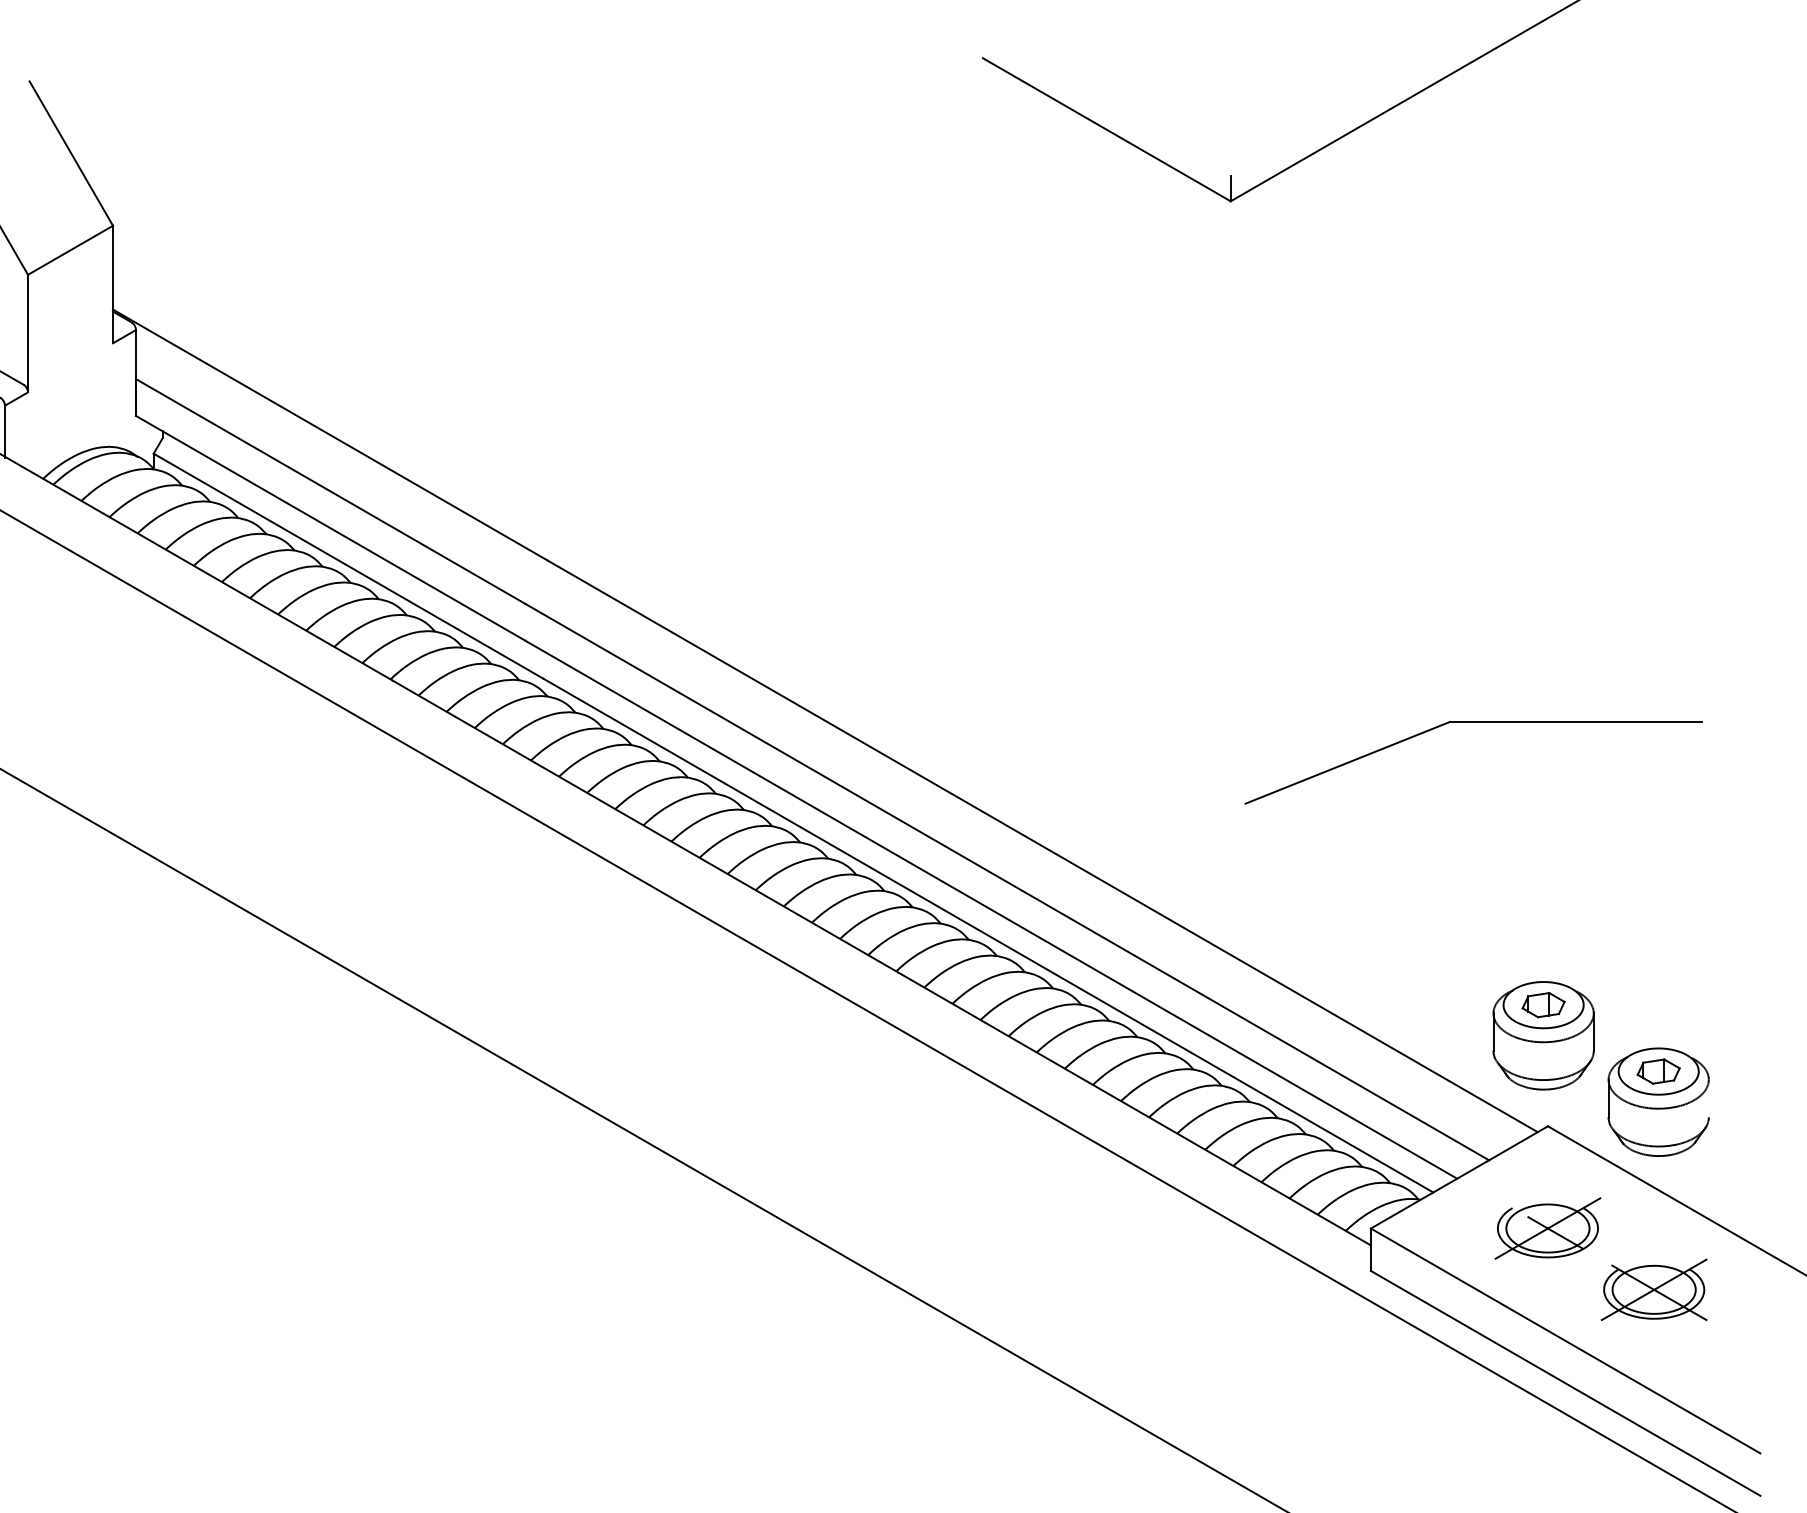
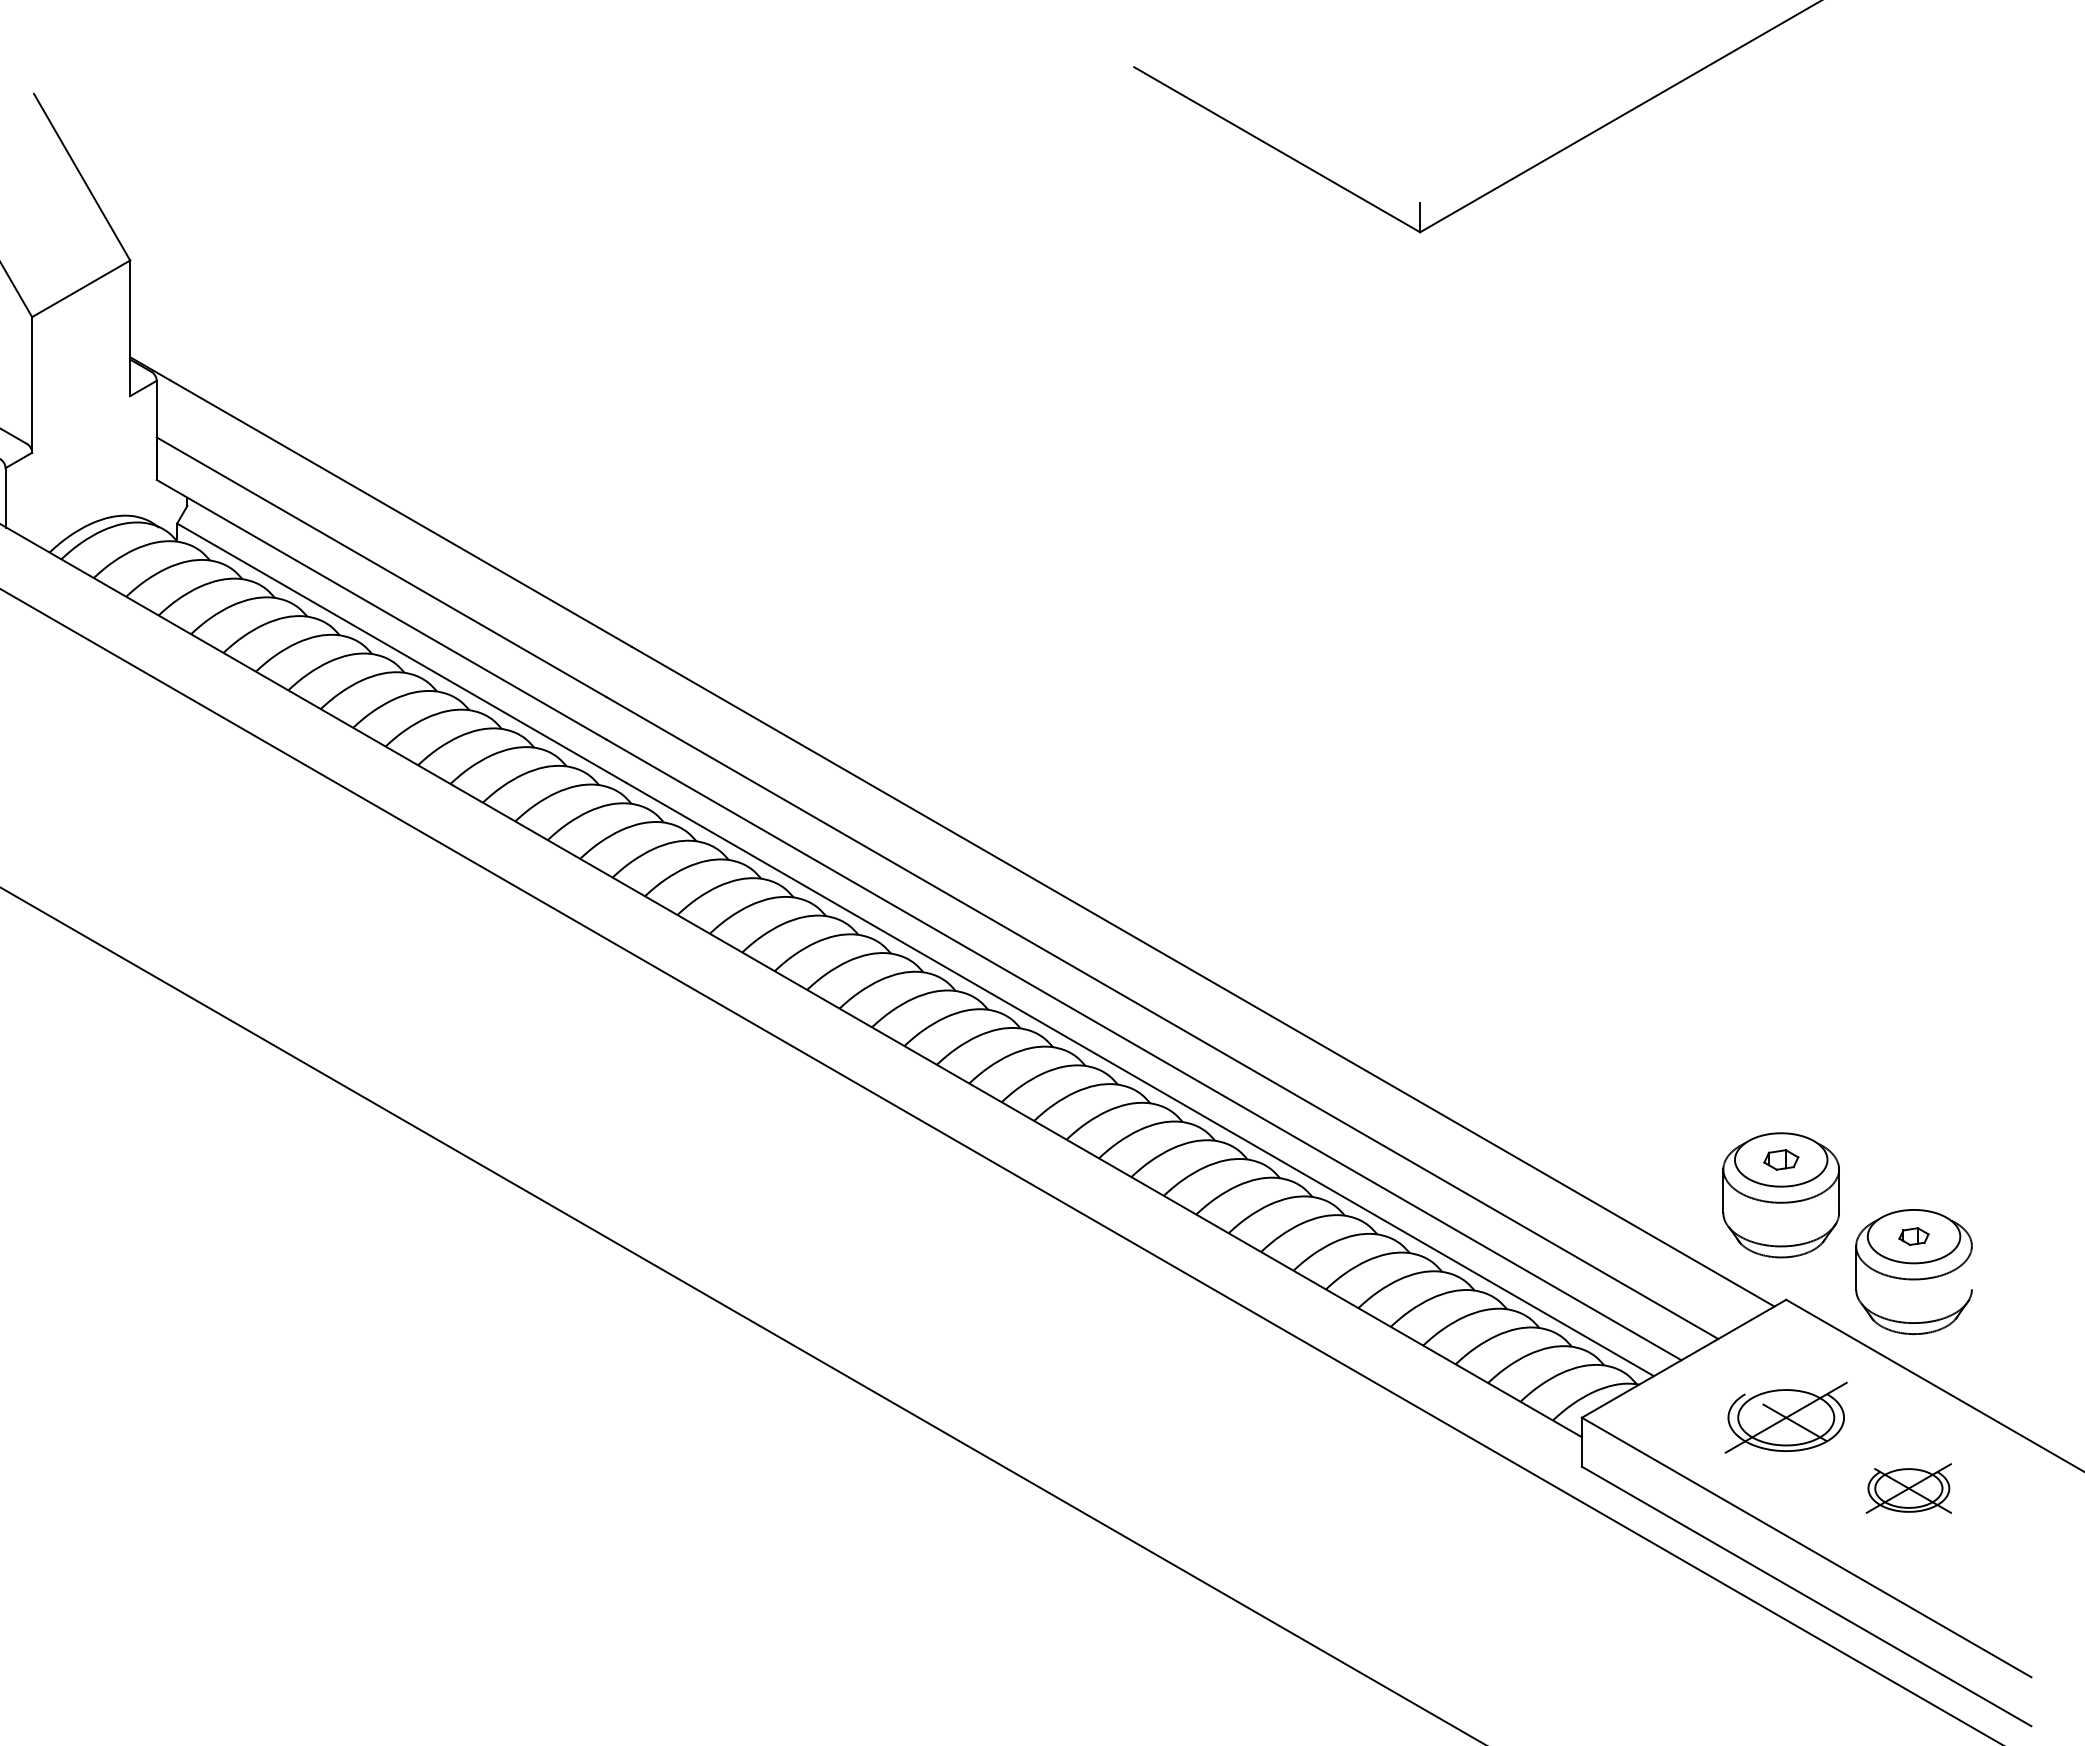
part: (1473, 722) -> (1700, 833), removed
part: (1543, 1004) -> (1781, 1159), size x0.7
part: (1658, 1071) -> (1913, 1236), size x0.6
part: (1653, 1289) -> (1908, 1488), size x0.7

